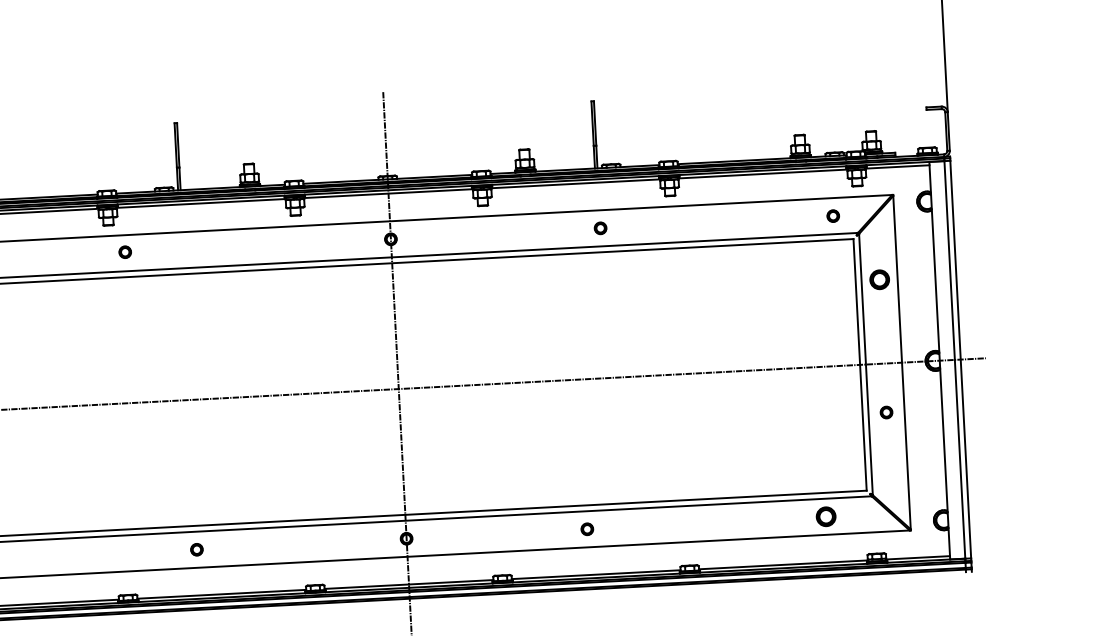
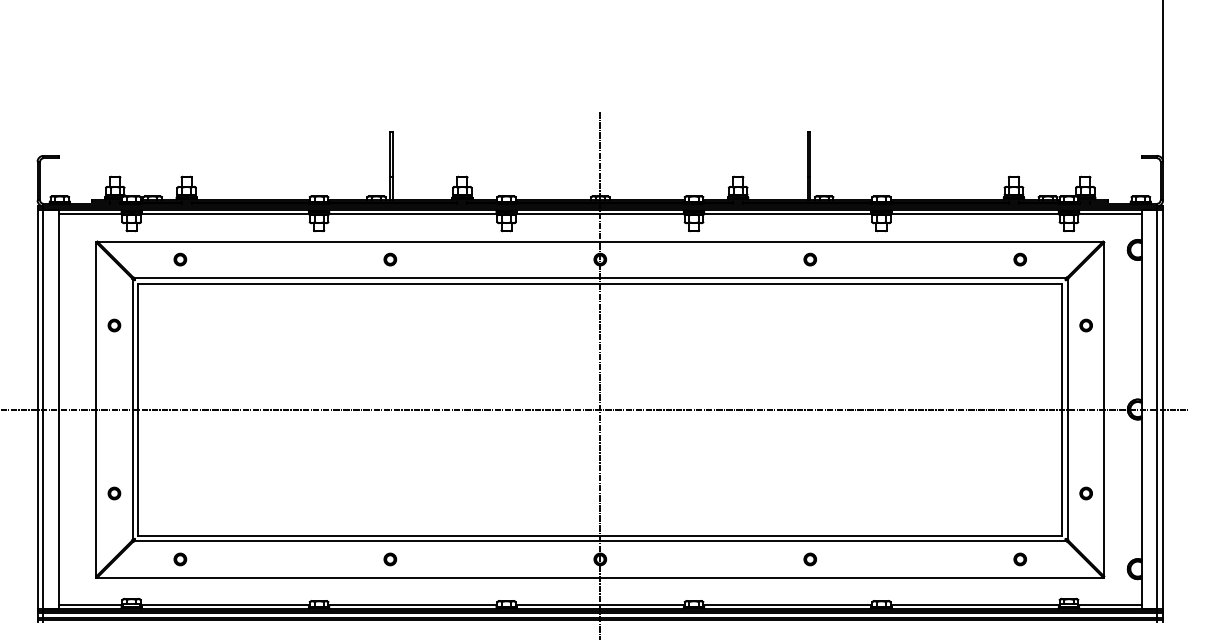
part: (832, 216) -> (1019, 259), moved
part: (125, 252) -> (390, 259), moved
part: (878, 279) -> (1085, 325), size x0.62
part: (885, 412) -> (1085, 493), moved
part: (825, 516) -> (1019, 559), size x0.62
part: (586, 529) -> (809, 559), moved

